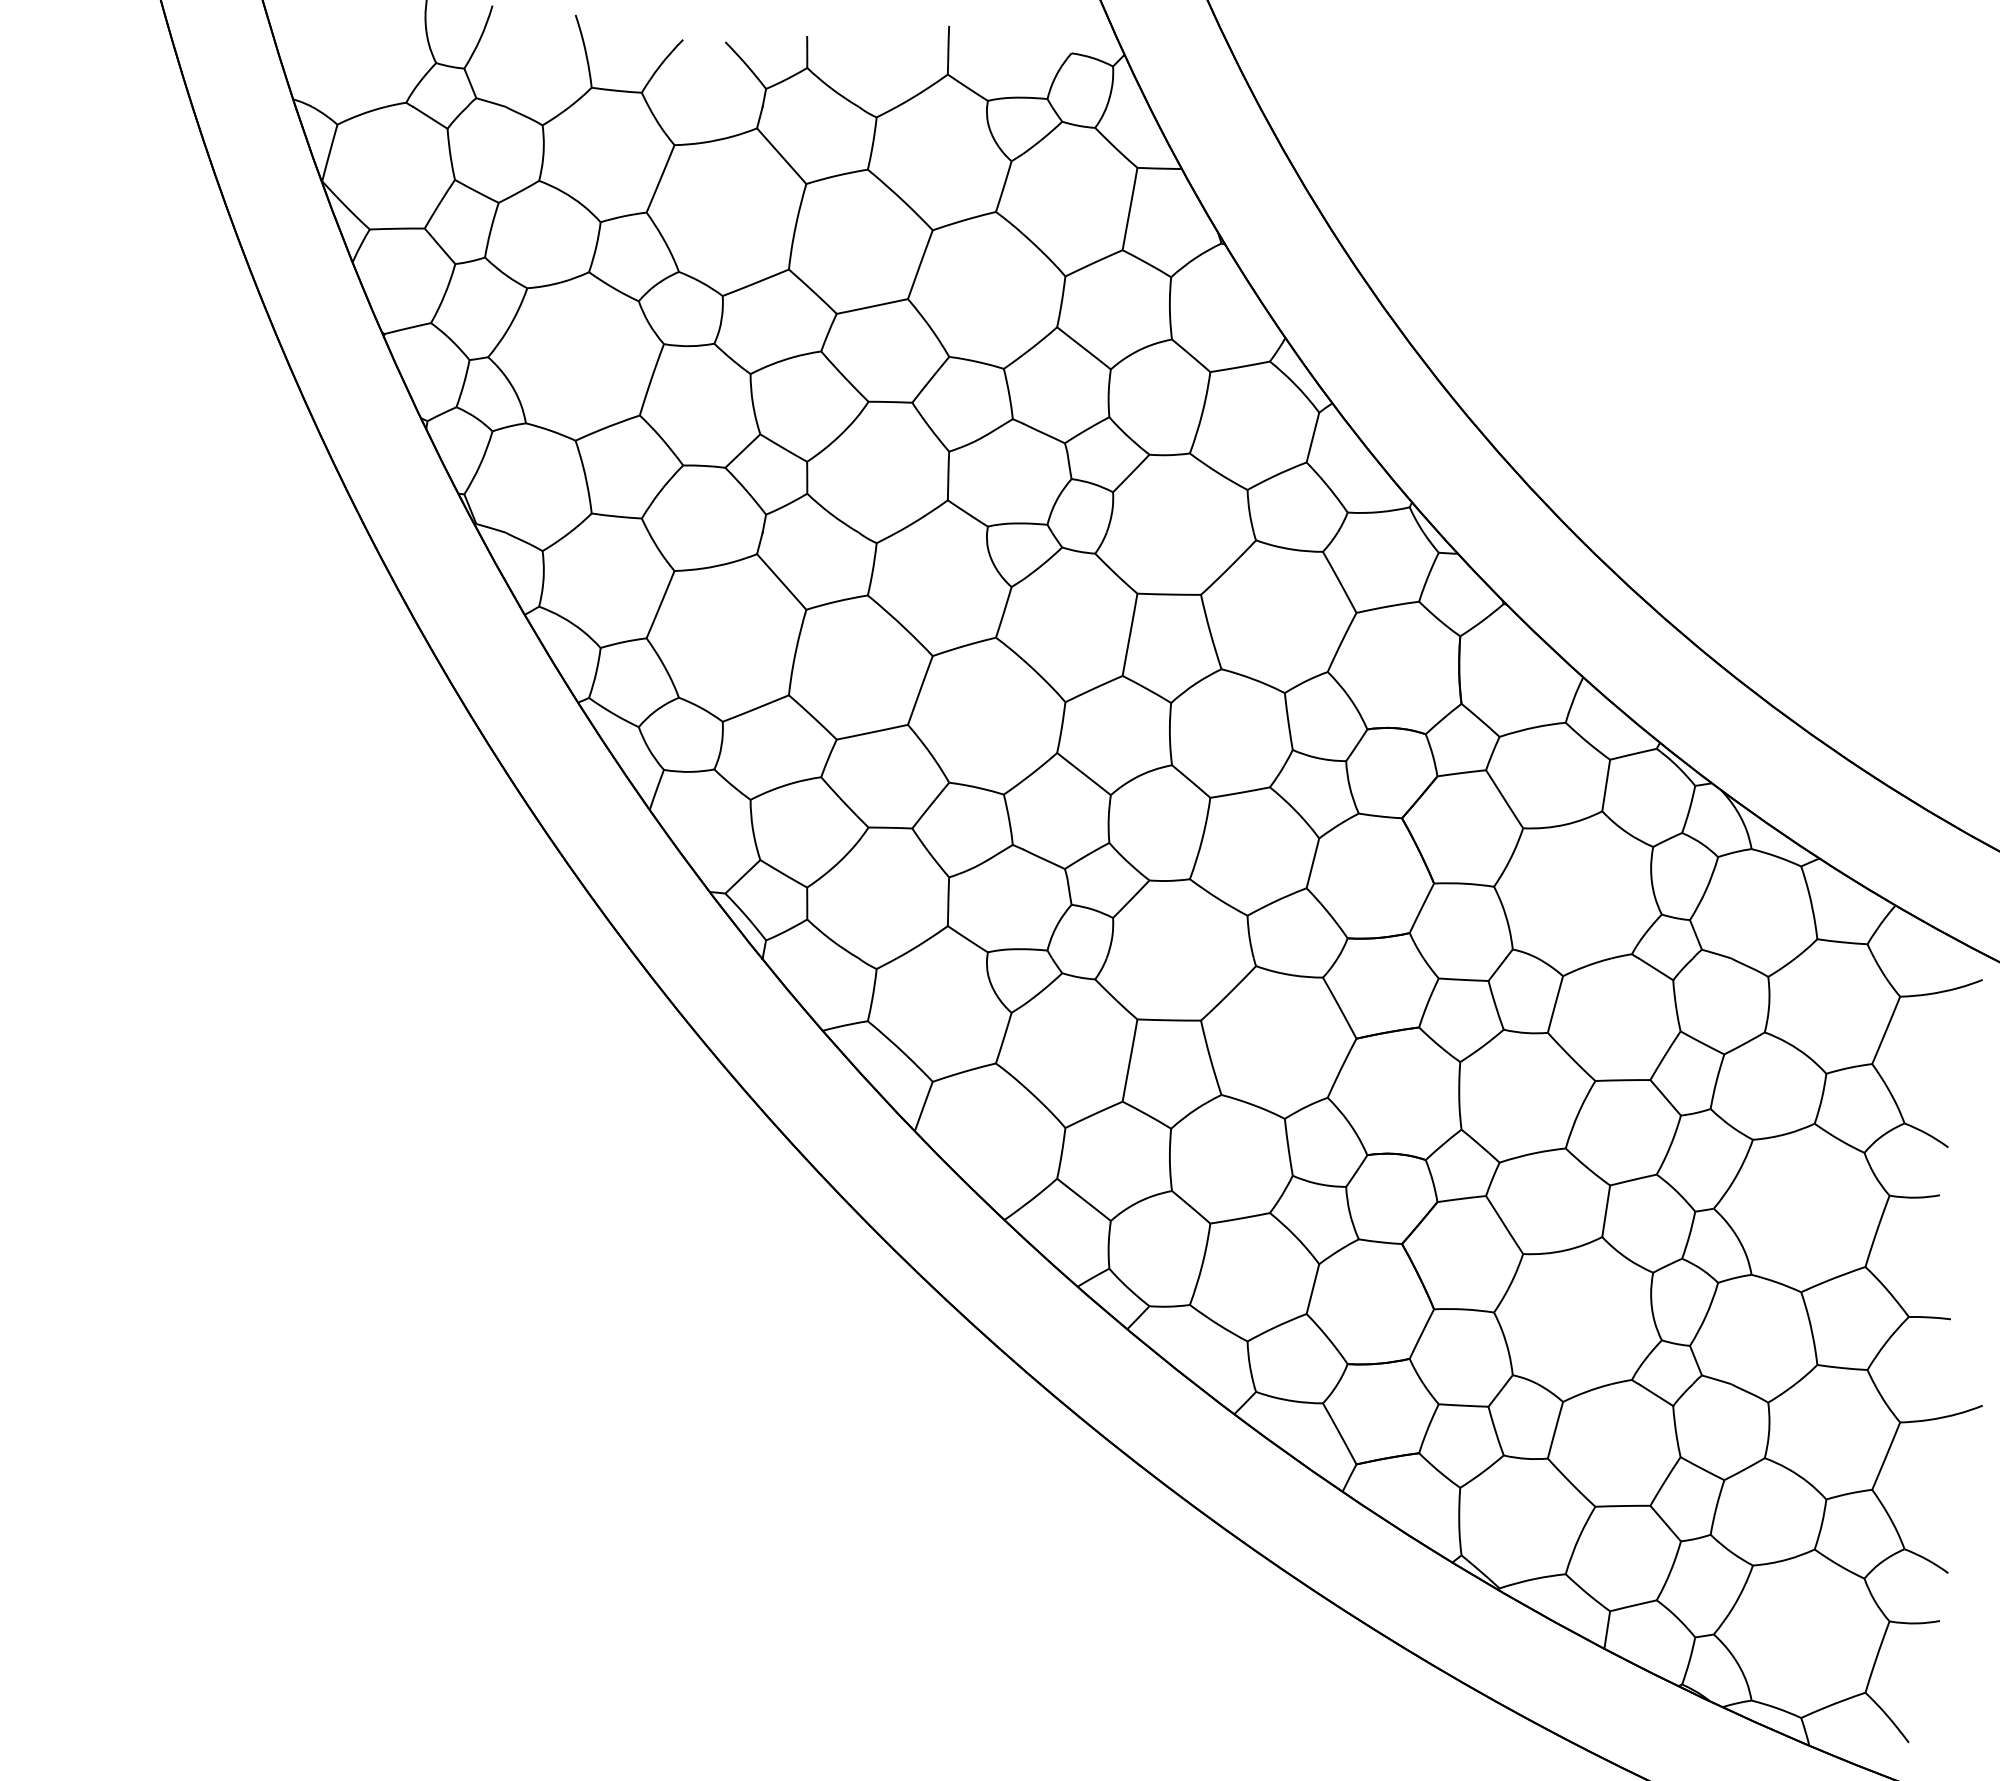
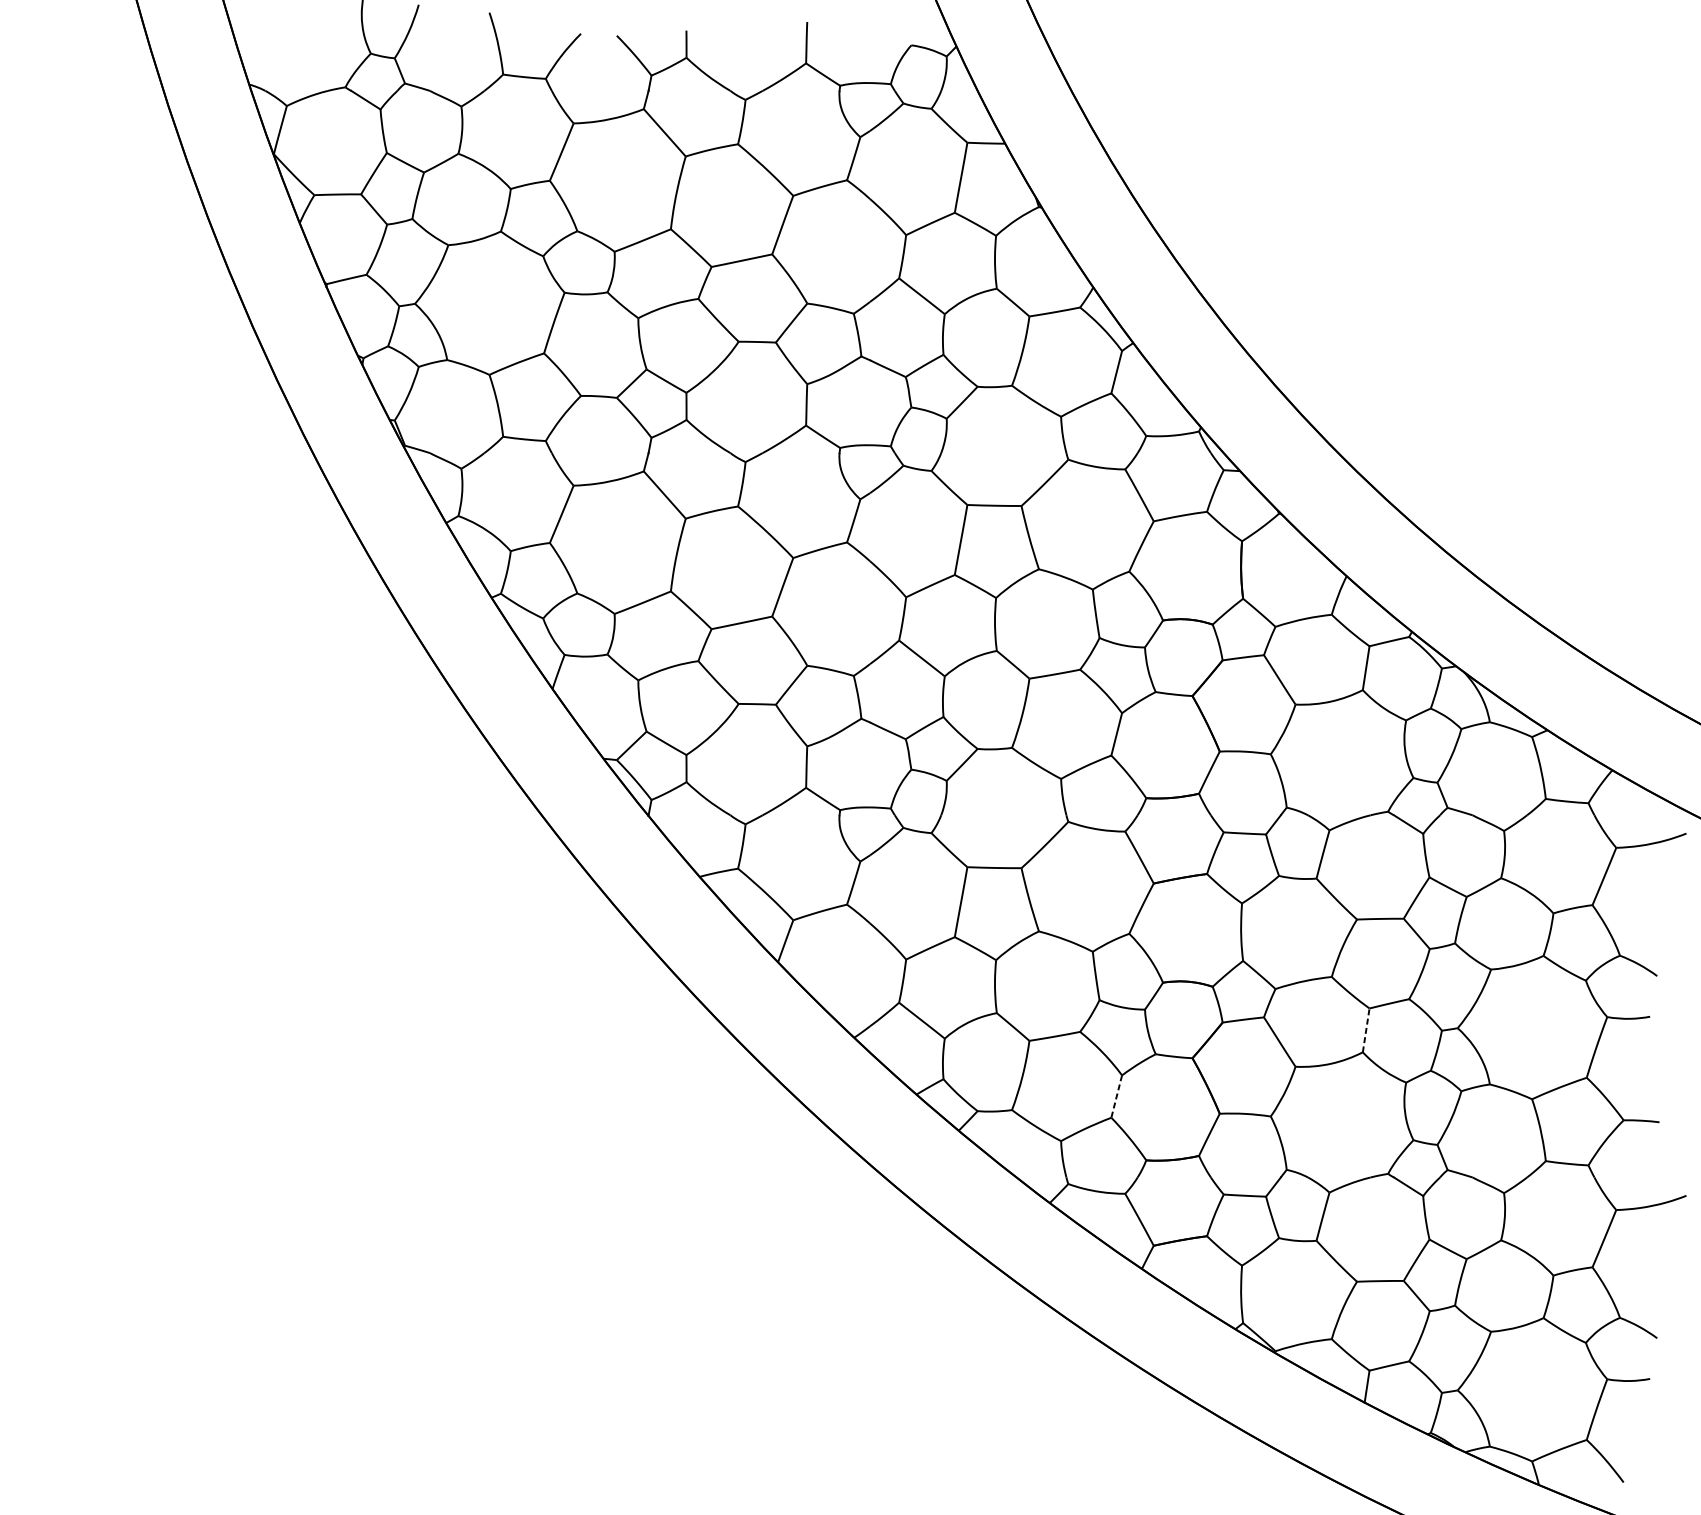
line: (1606, 1210) -> (1366, 1029), solid -> dashed
line: (1312, 1289) -> (1116, 1096), solid -> dashed

